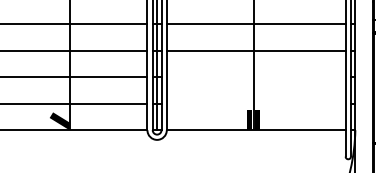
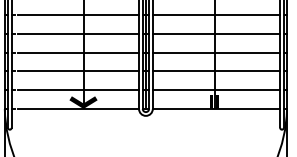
line: (256, 77) -> (216, 71), added
line: (256, 104) -> (216, 90), added
fill: (79, 121) -> (90, 102), added

